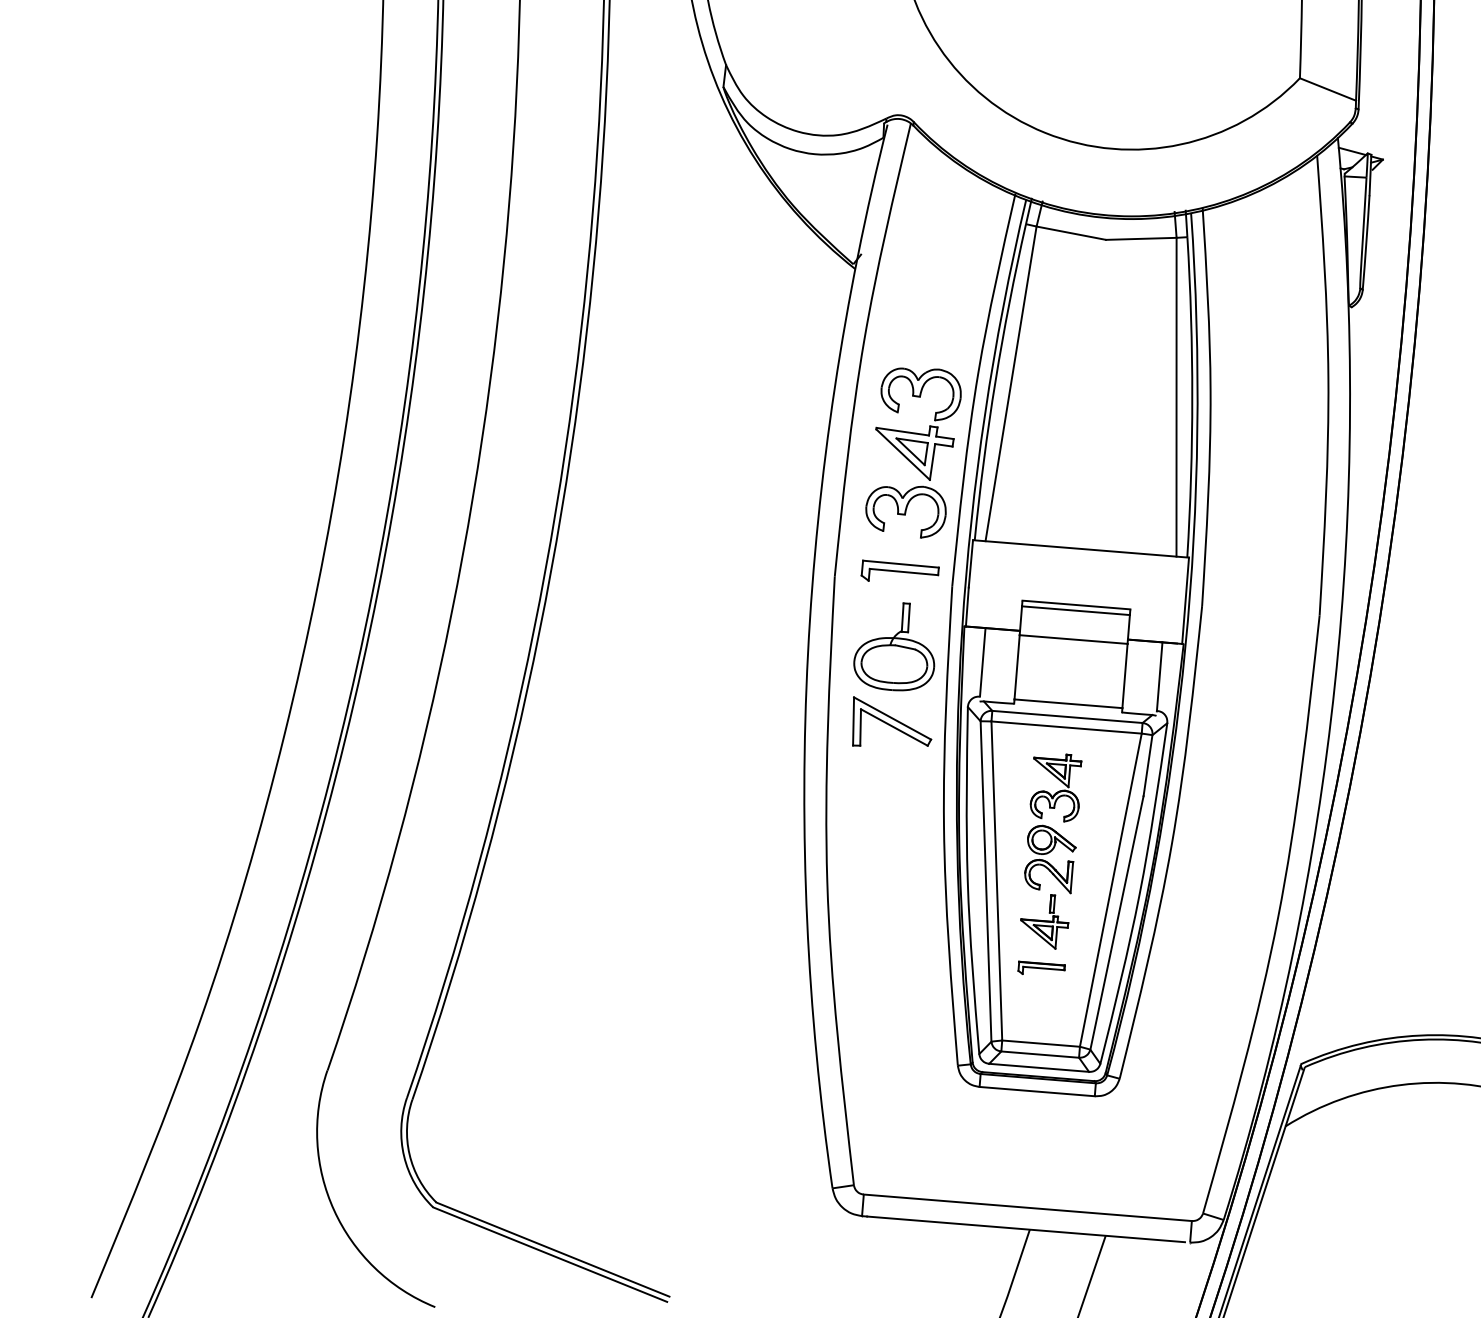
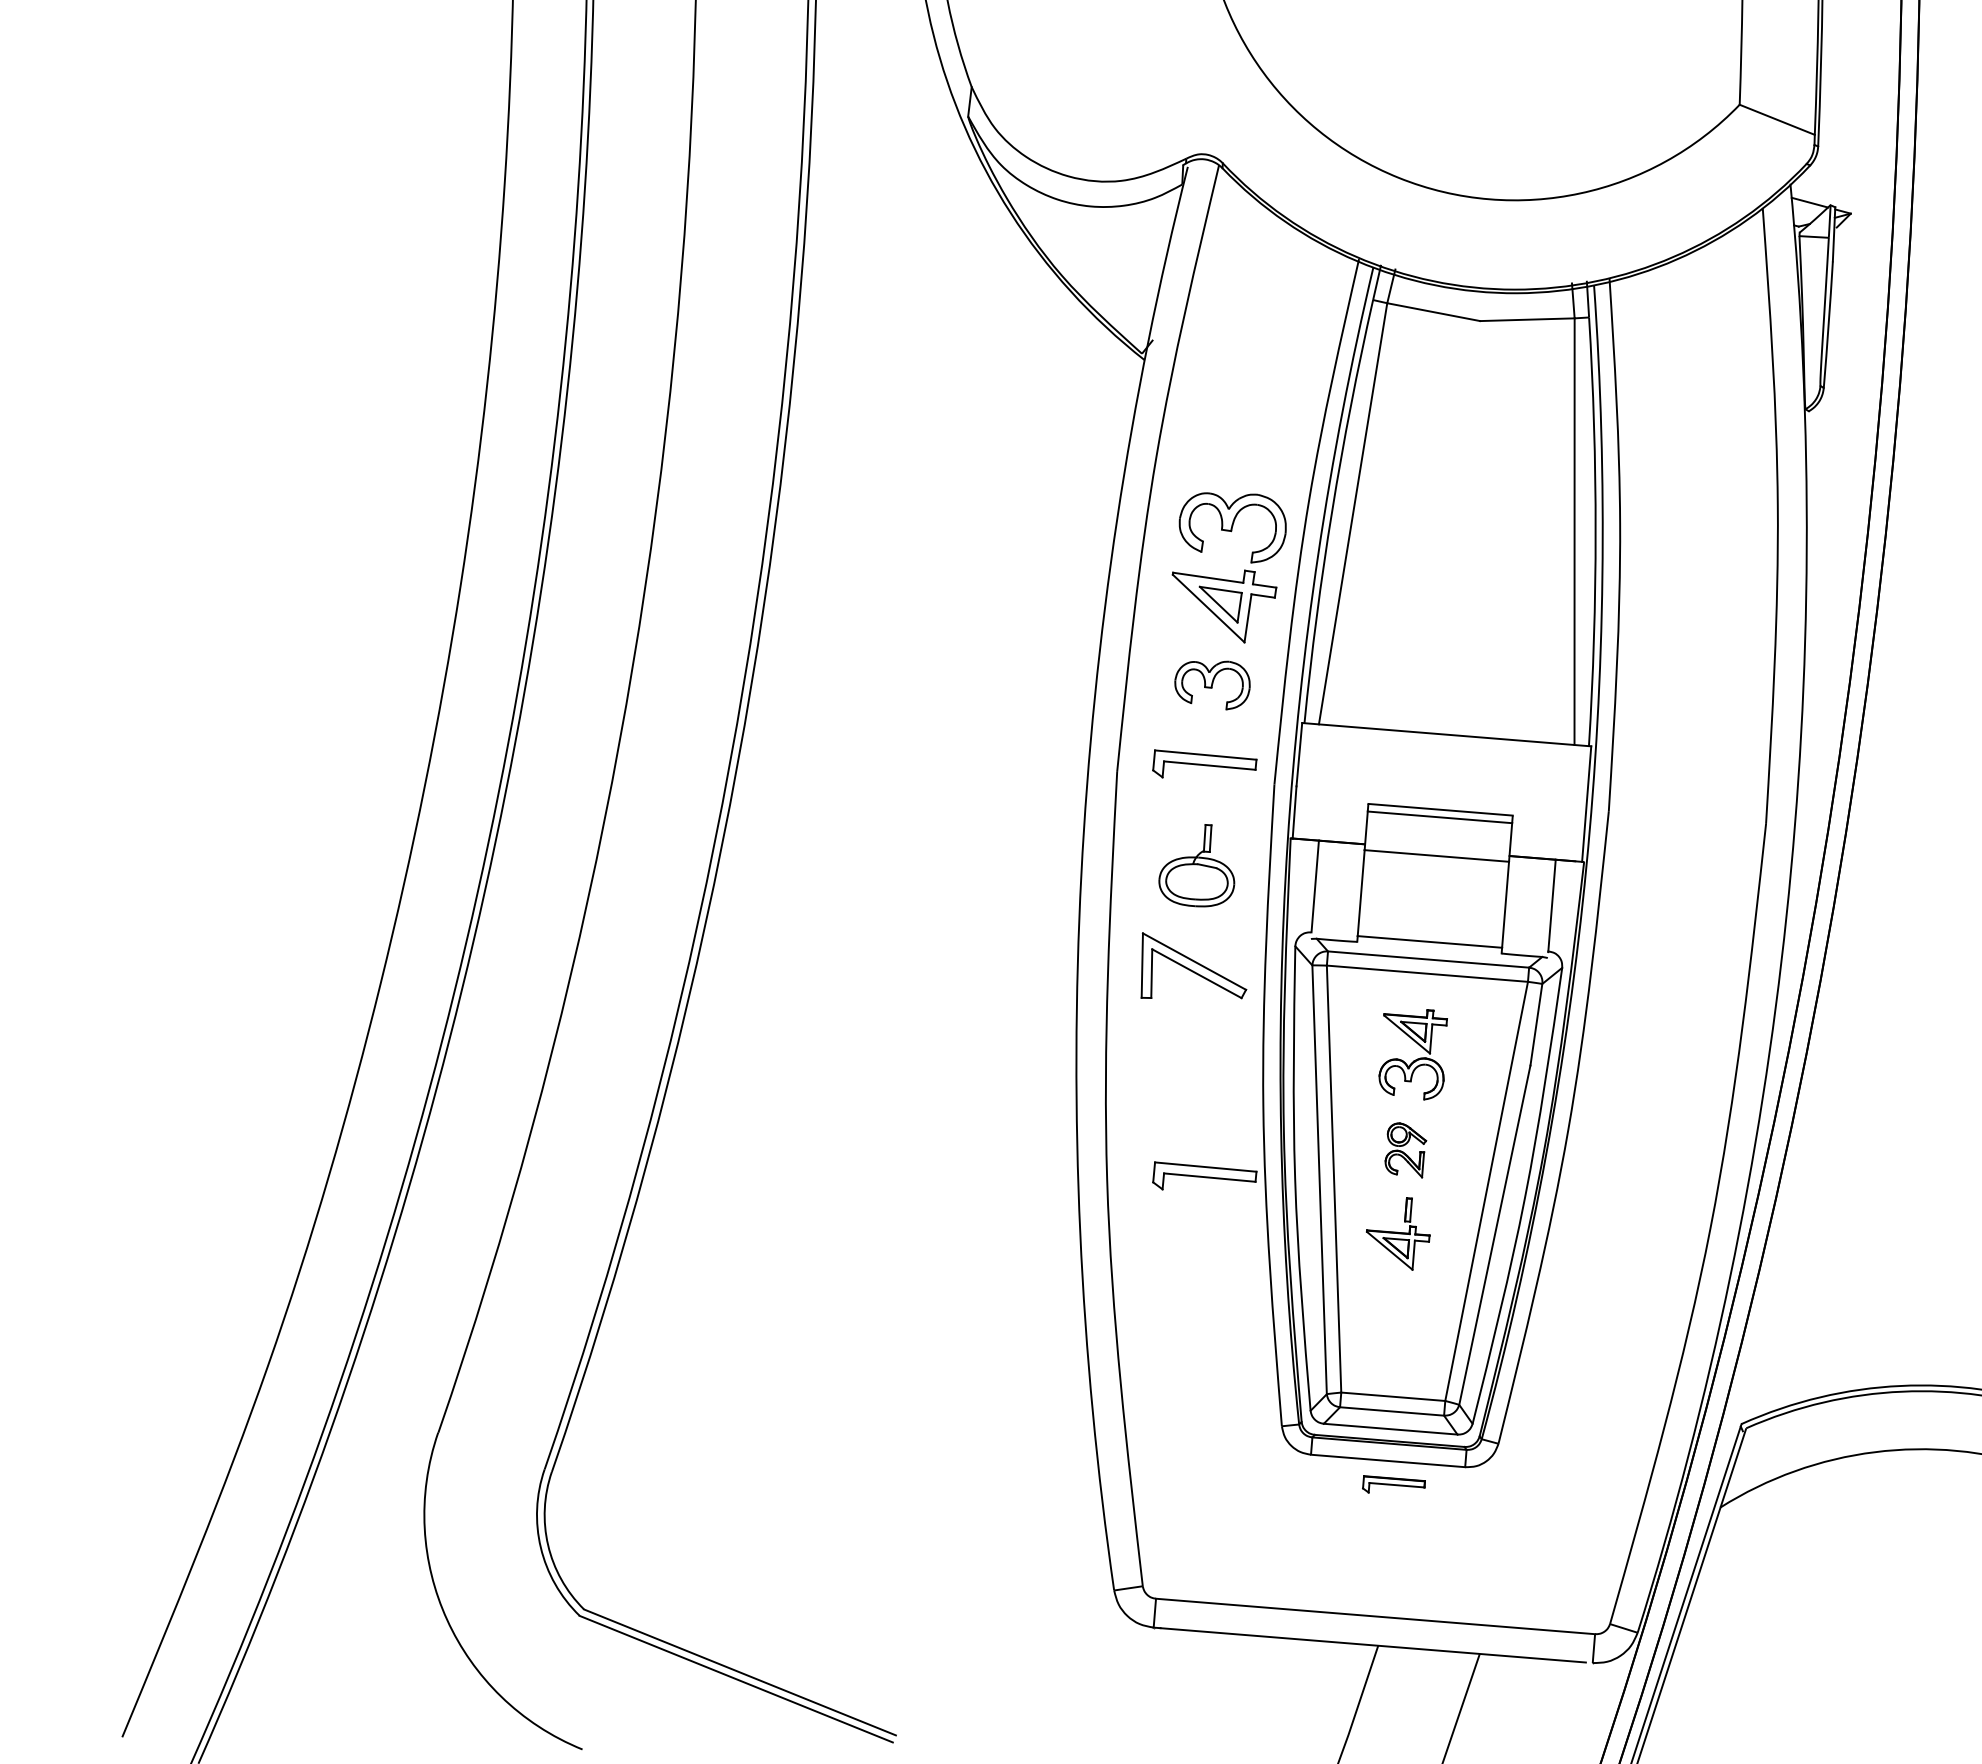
part: (906, 512) -> (1212, 685), size x0.7
part: (894, 646) -> (1196, 865), size x0.7
part: (1050, 859) -> (1405, 1150), size x0.6
part: (900, 878) -> (1204, 1175), added
part: (1041, 967) -> (1393, 1484), moved

